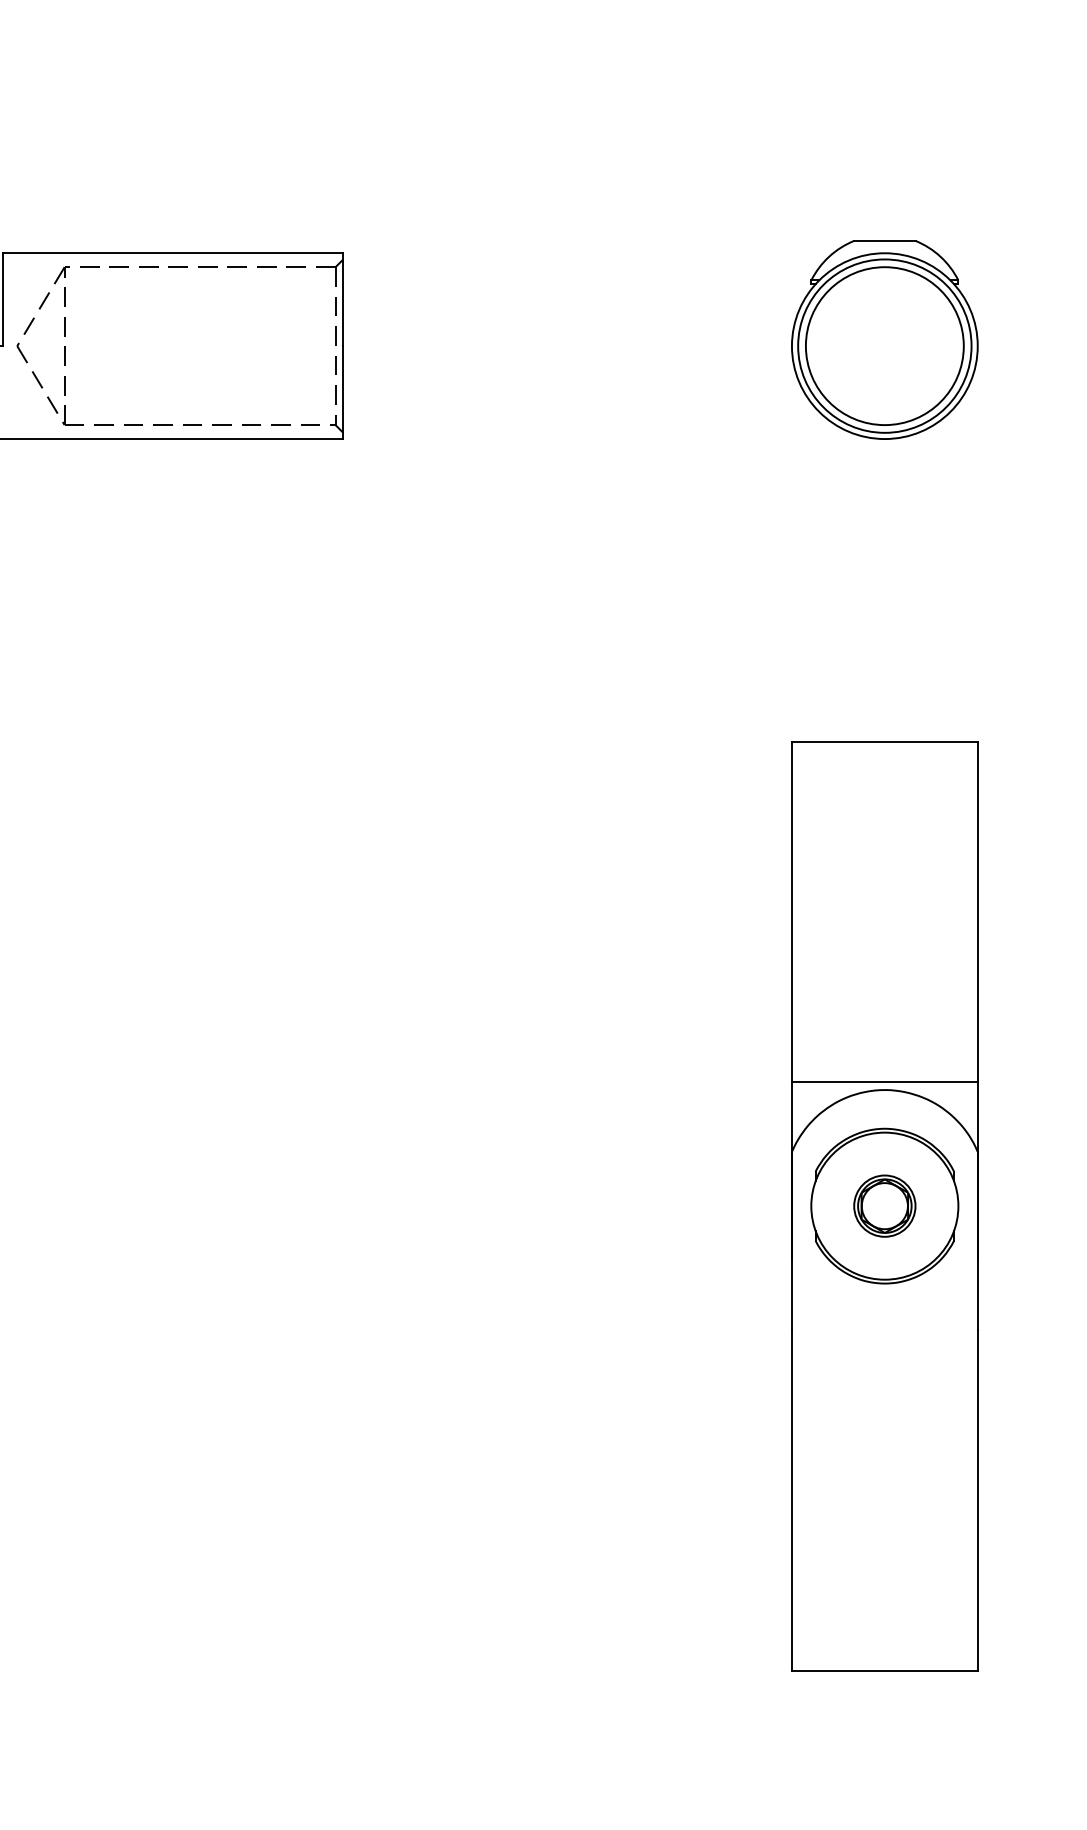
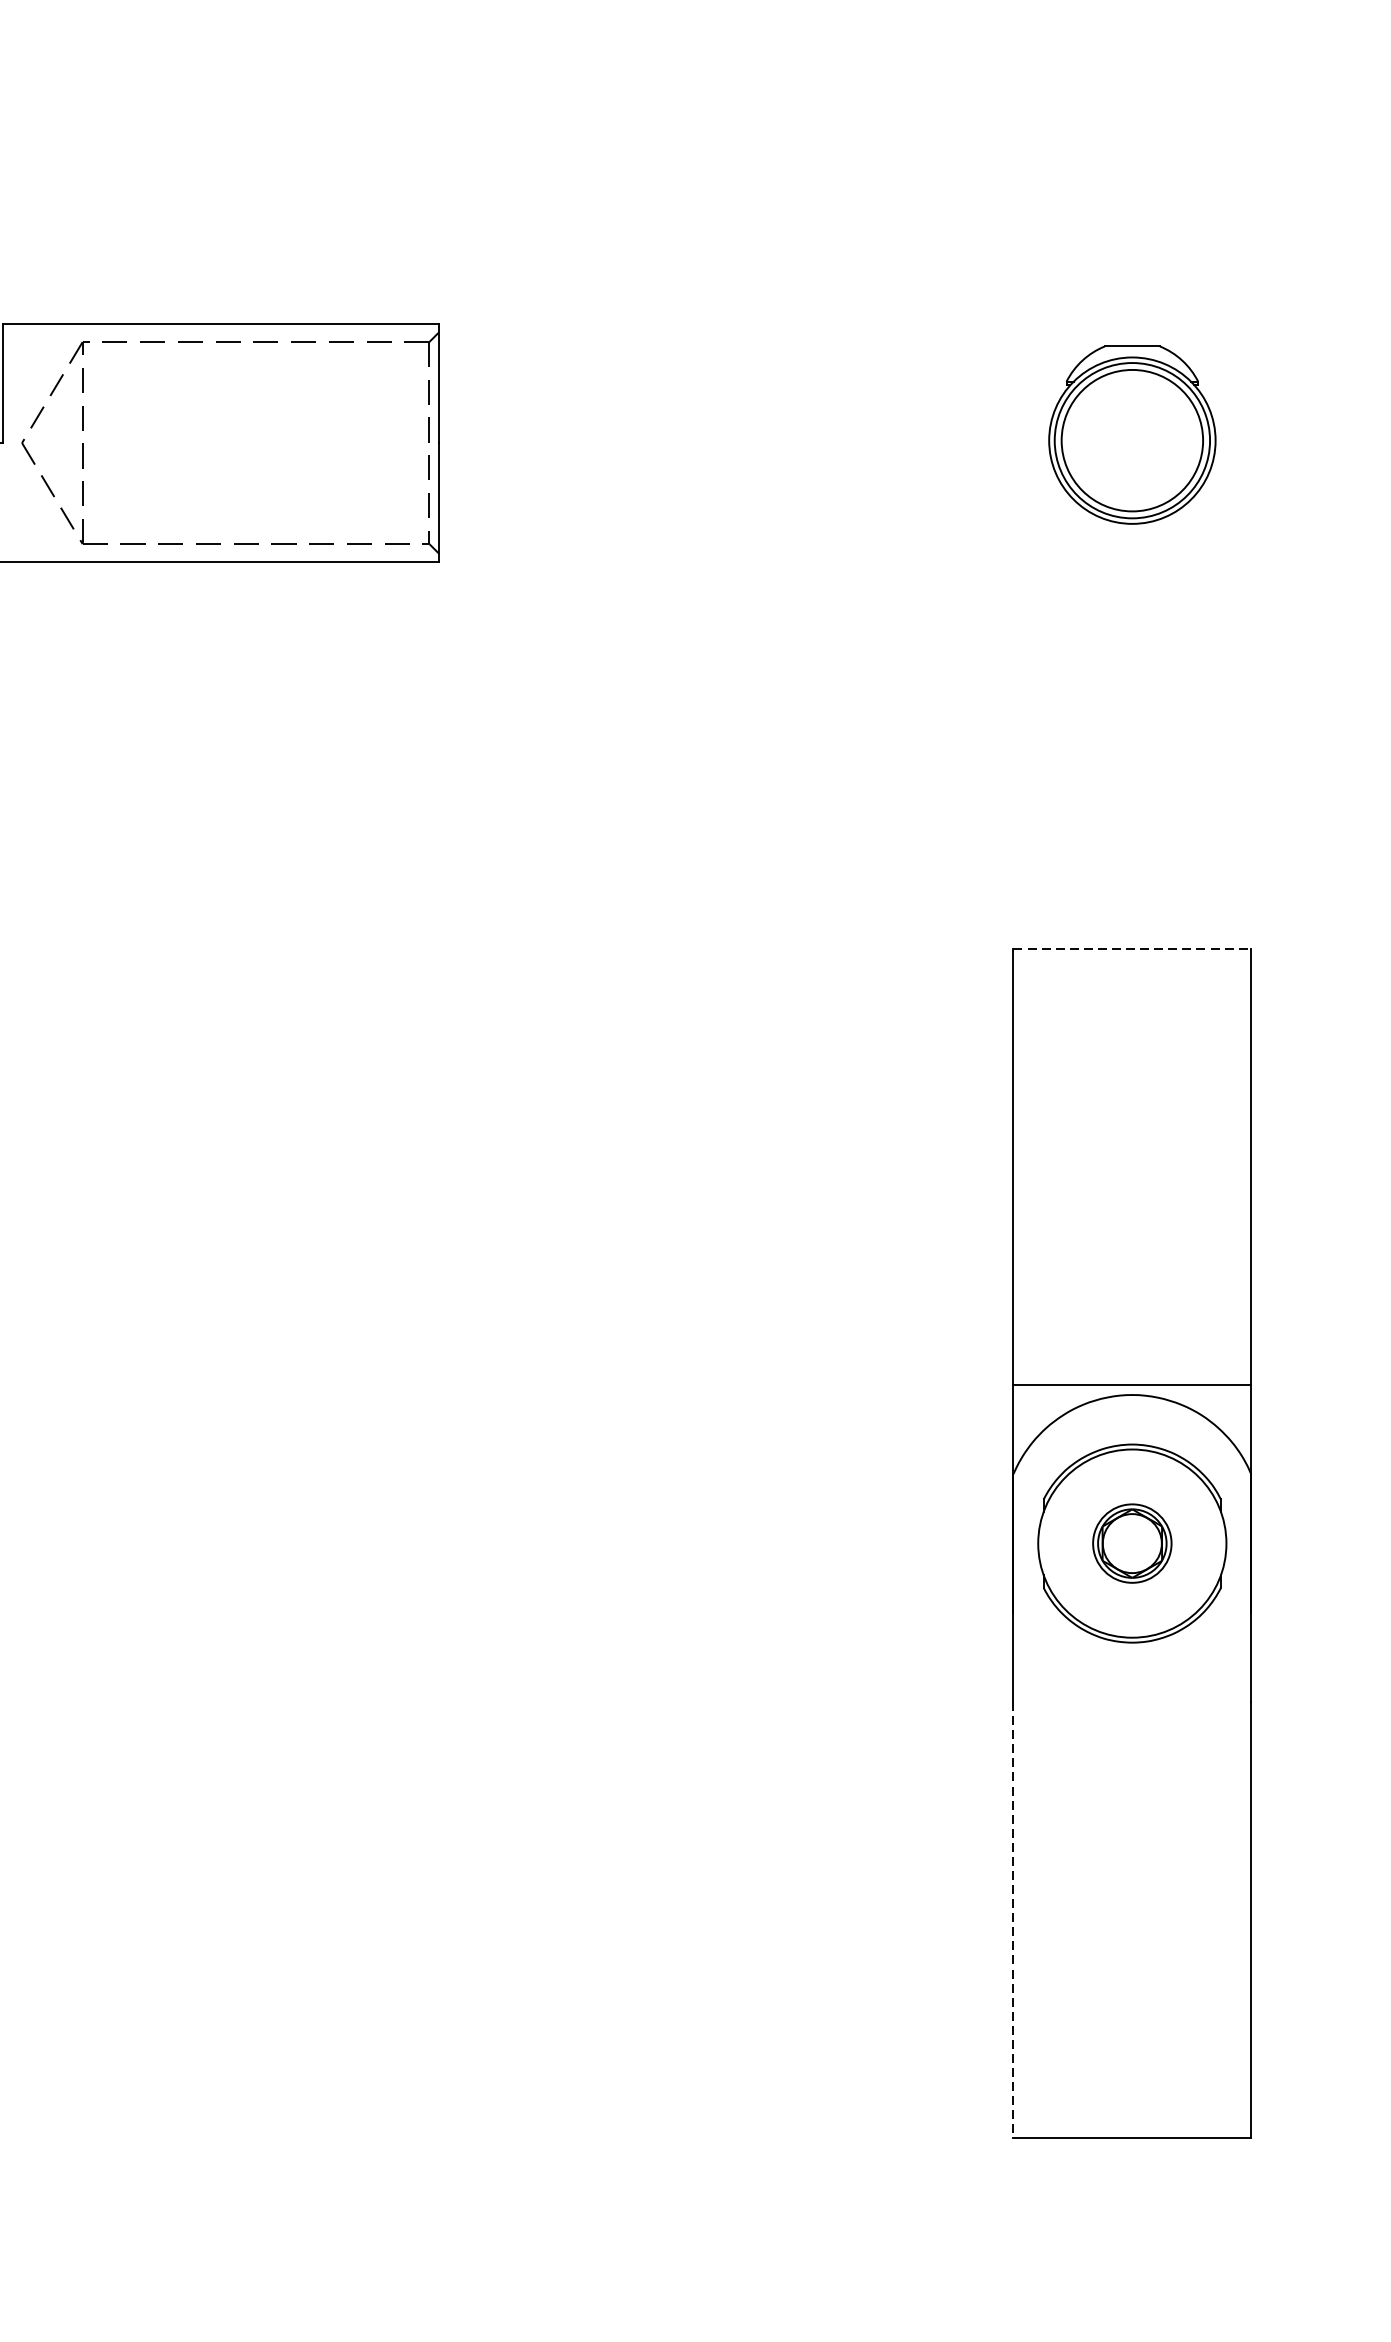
part: (884, 339) -> (1131, 434), size x0.7
line: (884, 741) -> (1131, 948), solid -> dashed
line: (791, 1500) -> (1012, 1920), solid -> dashed

